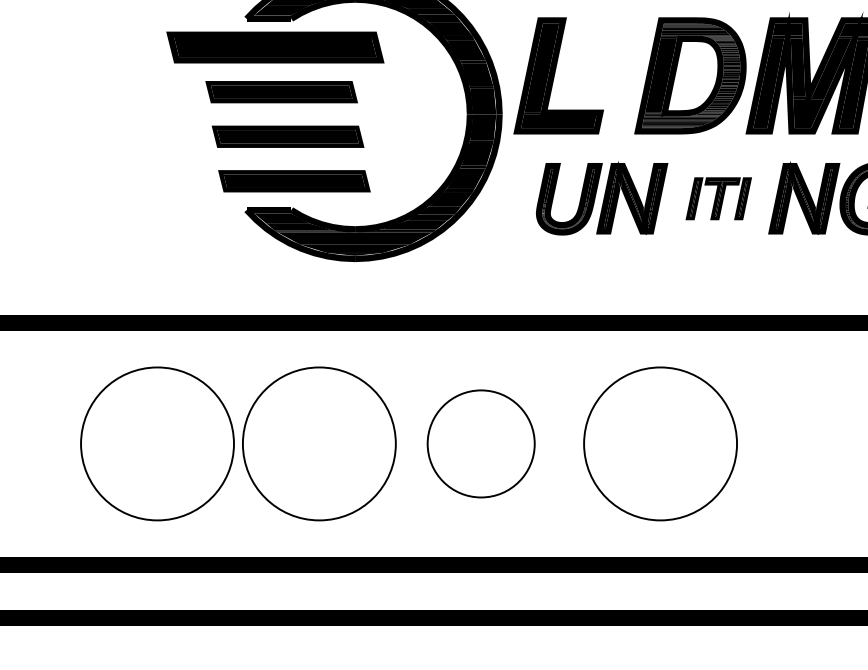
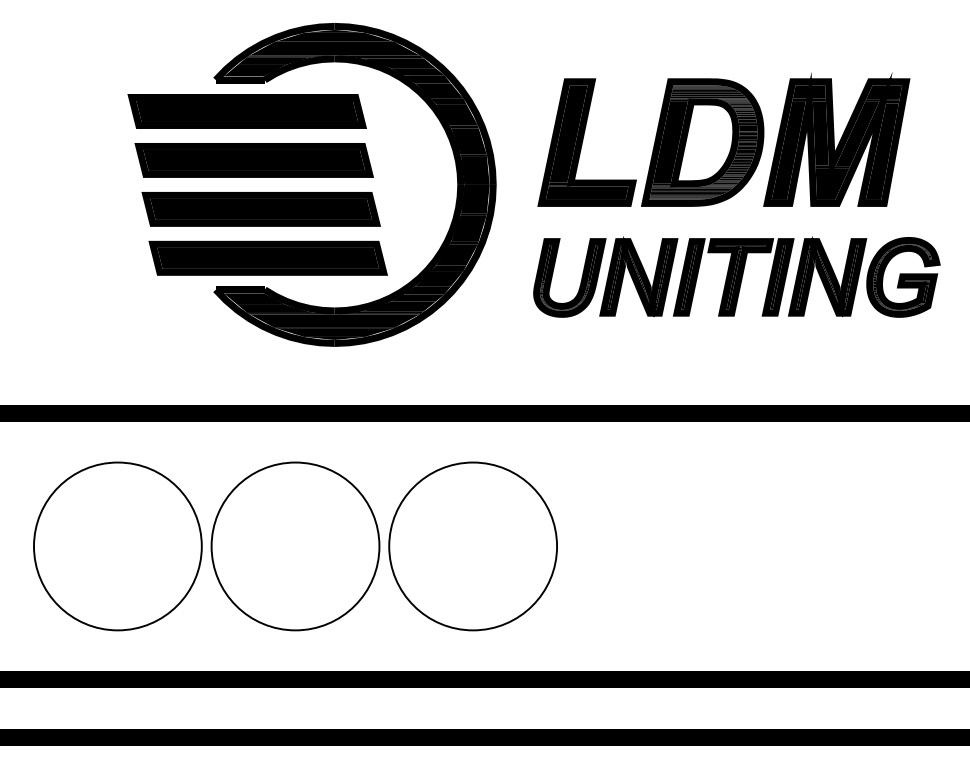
part: (558, 75) -> (586, 142), moved
part: (281, 92) -> (253, 160), size x1.43
part: (287, 136) -> (260, 209), size x1.43
part: (293, 180) -> (267, 257), size x1.43
part: (718, 198) -> (733, 277), size x1.67
part: (480, 443) -> (472, 546), size x1.43
part: (660, 443) -> (669, 546), removed

